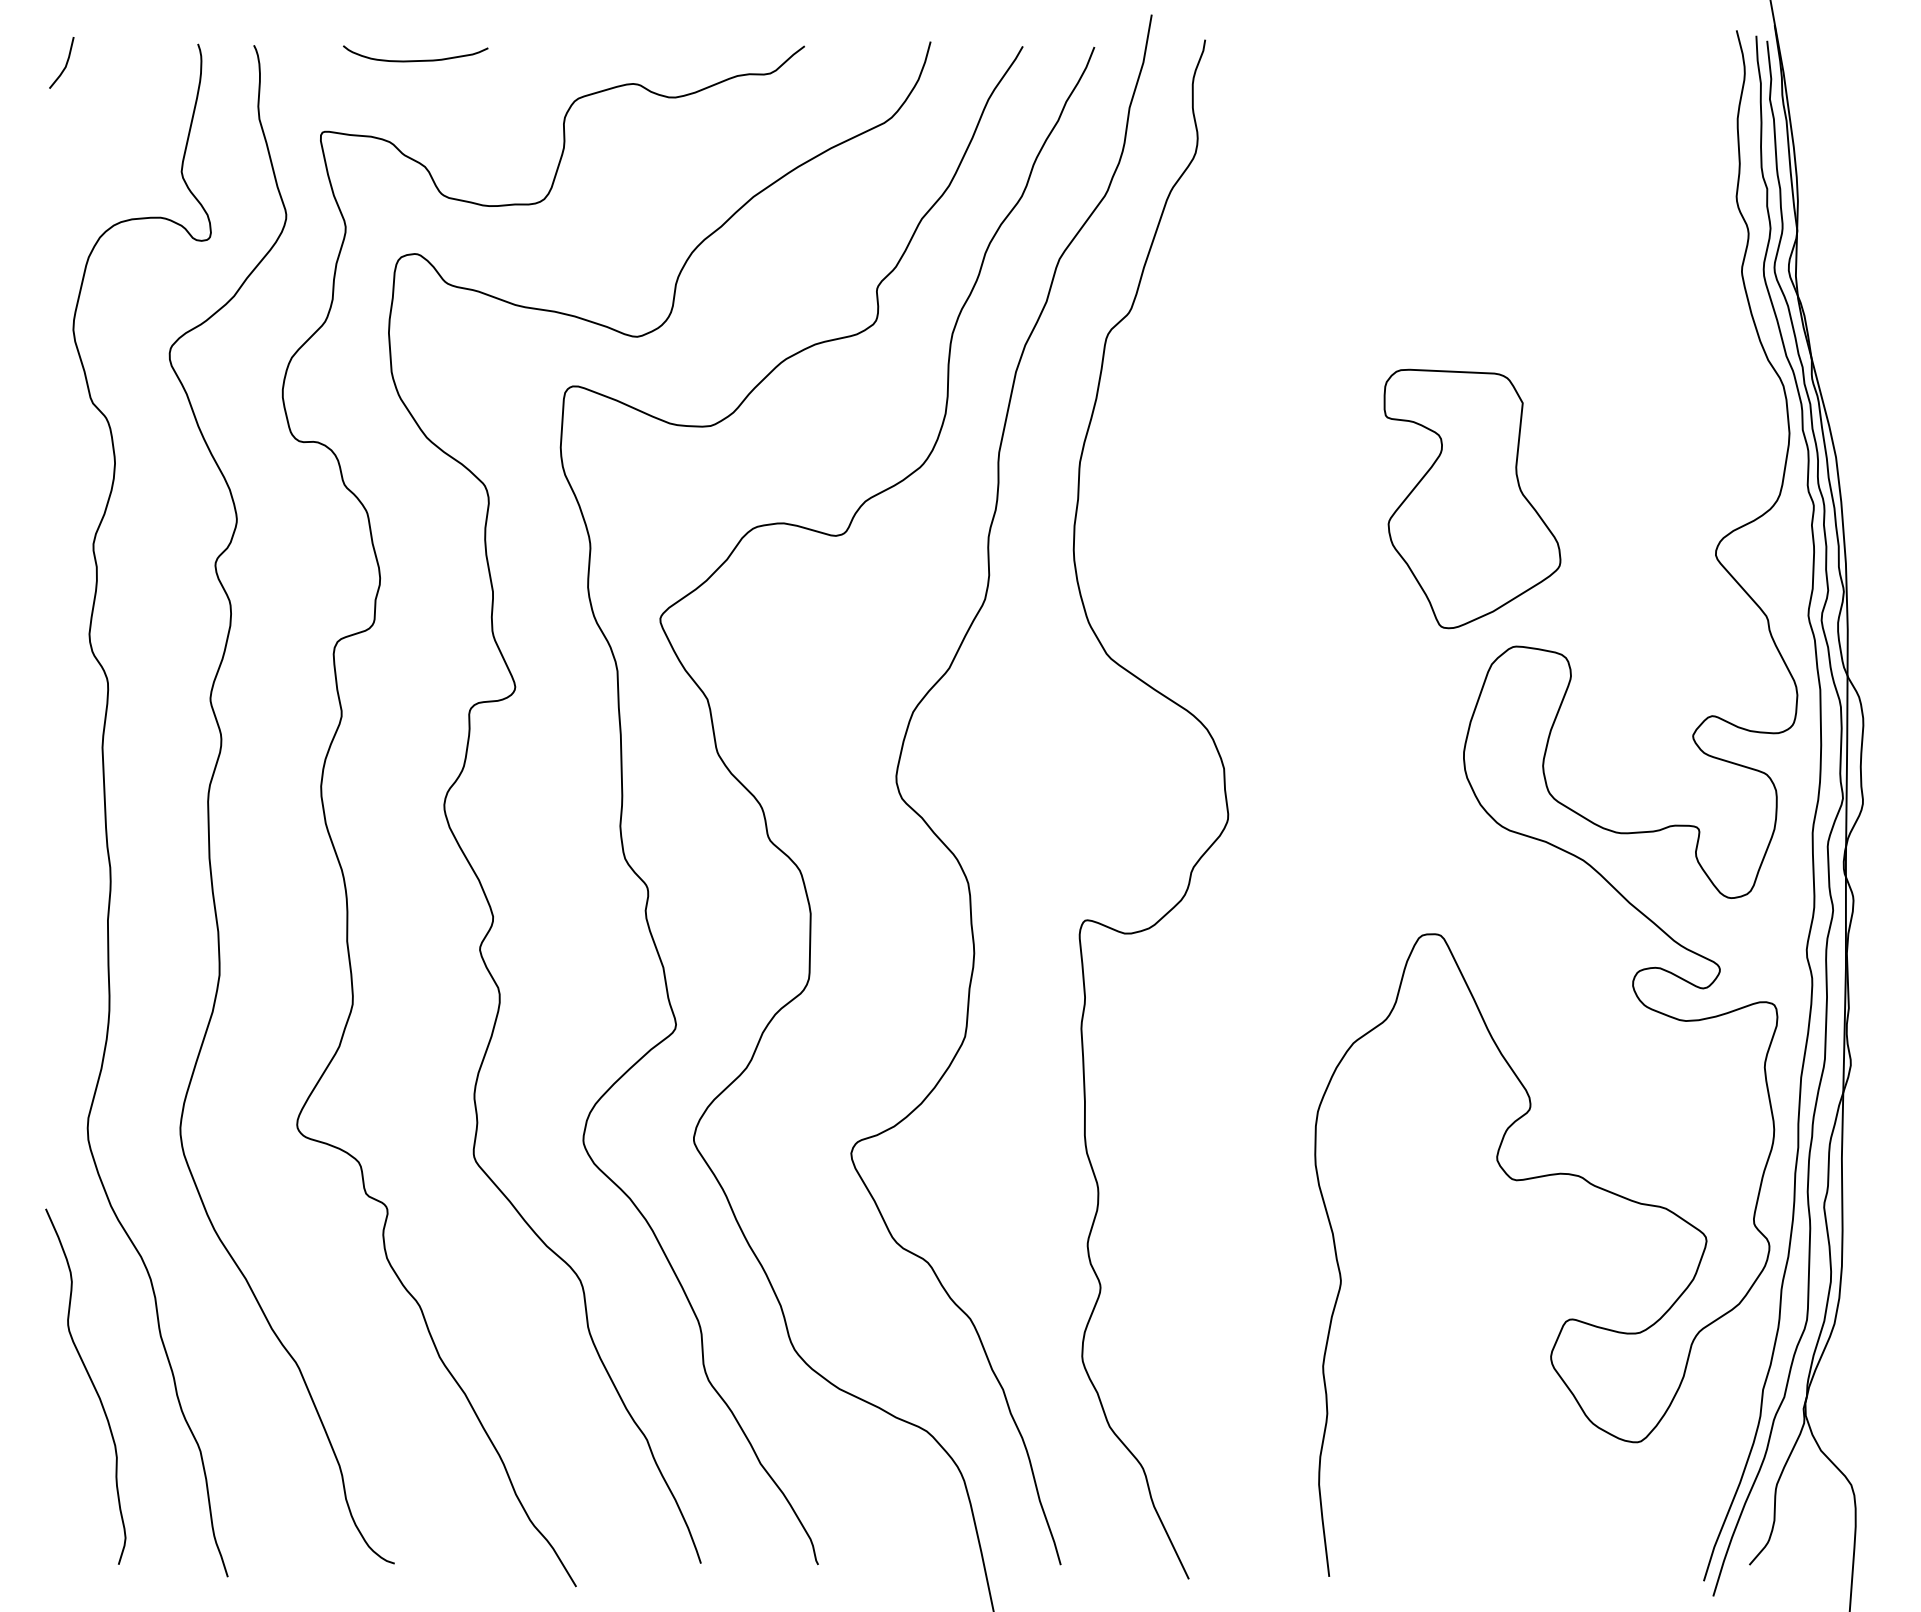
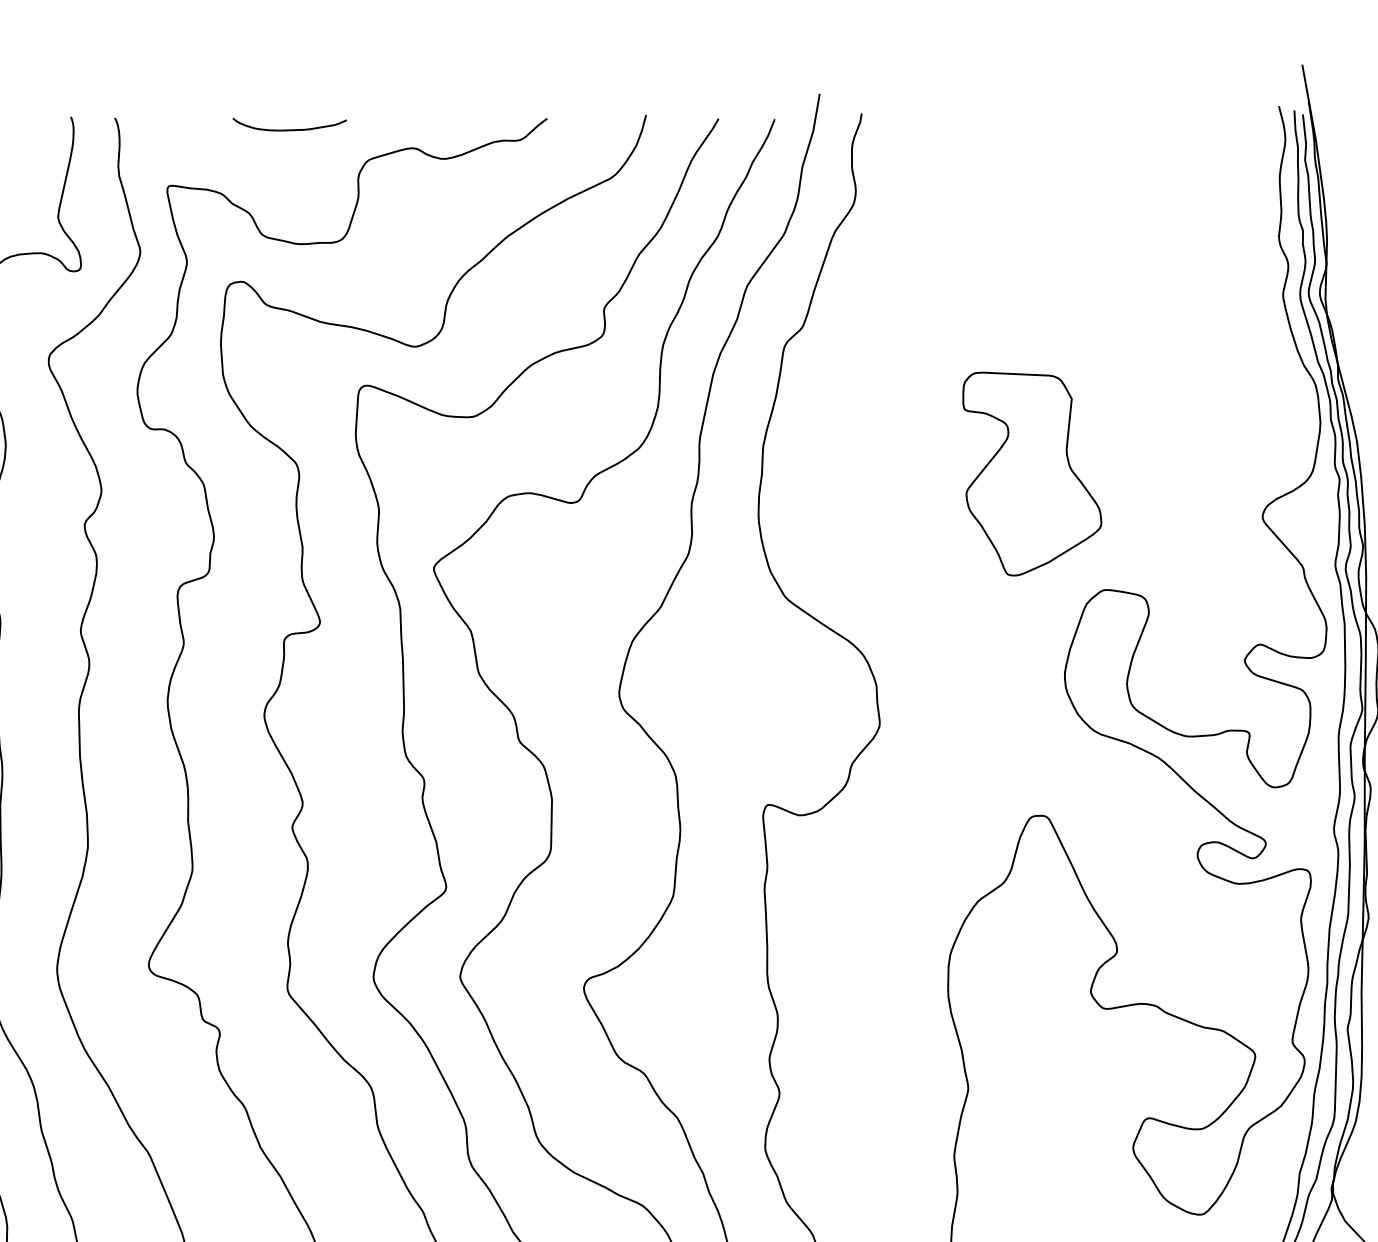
curve: (415, 60) -> (289, 129), moved
part: (1472, 498) -> (1032, 473), moved

